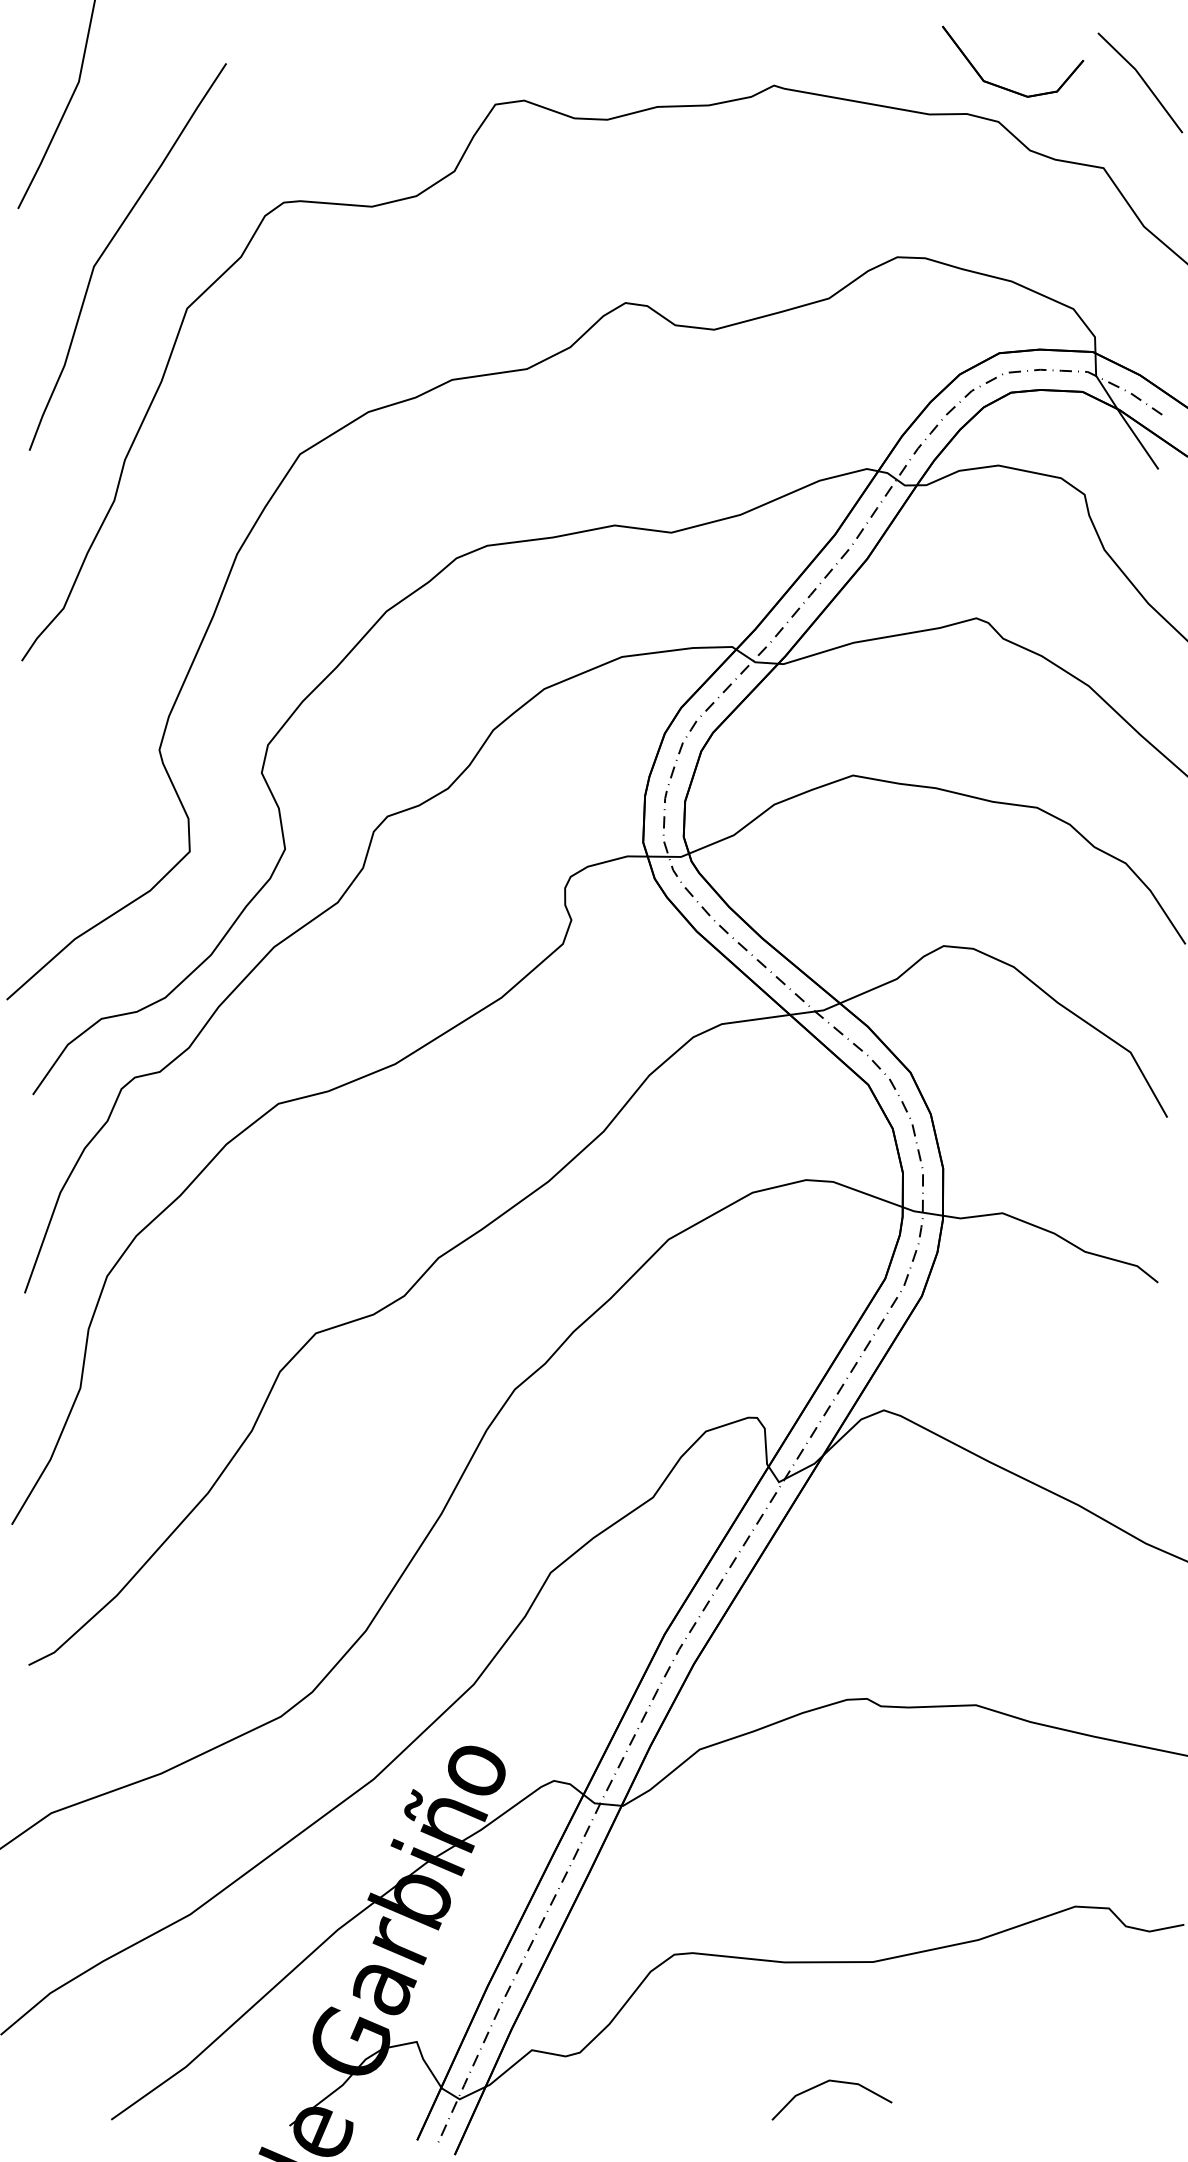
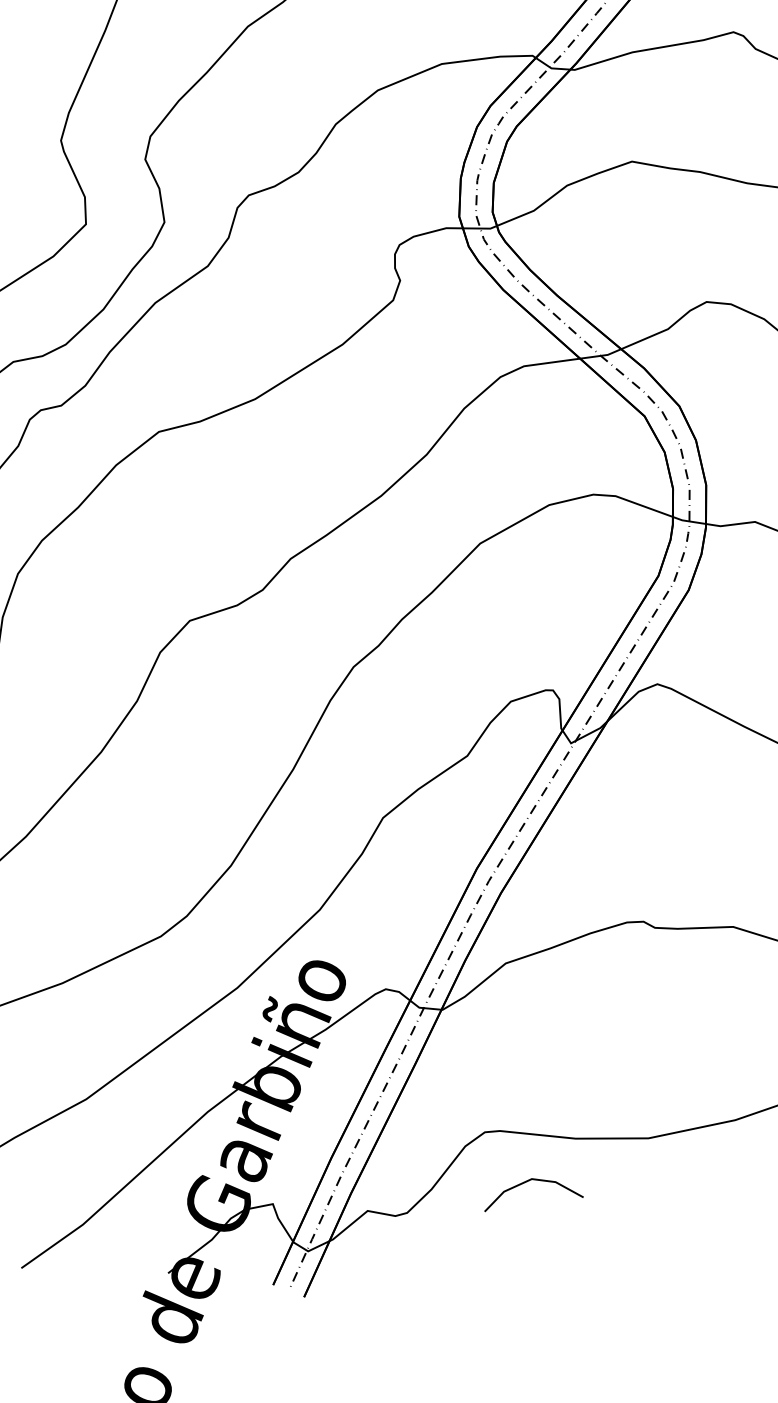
line: (823, 2084) -> (527, 1182), moved

